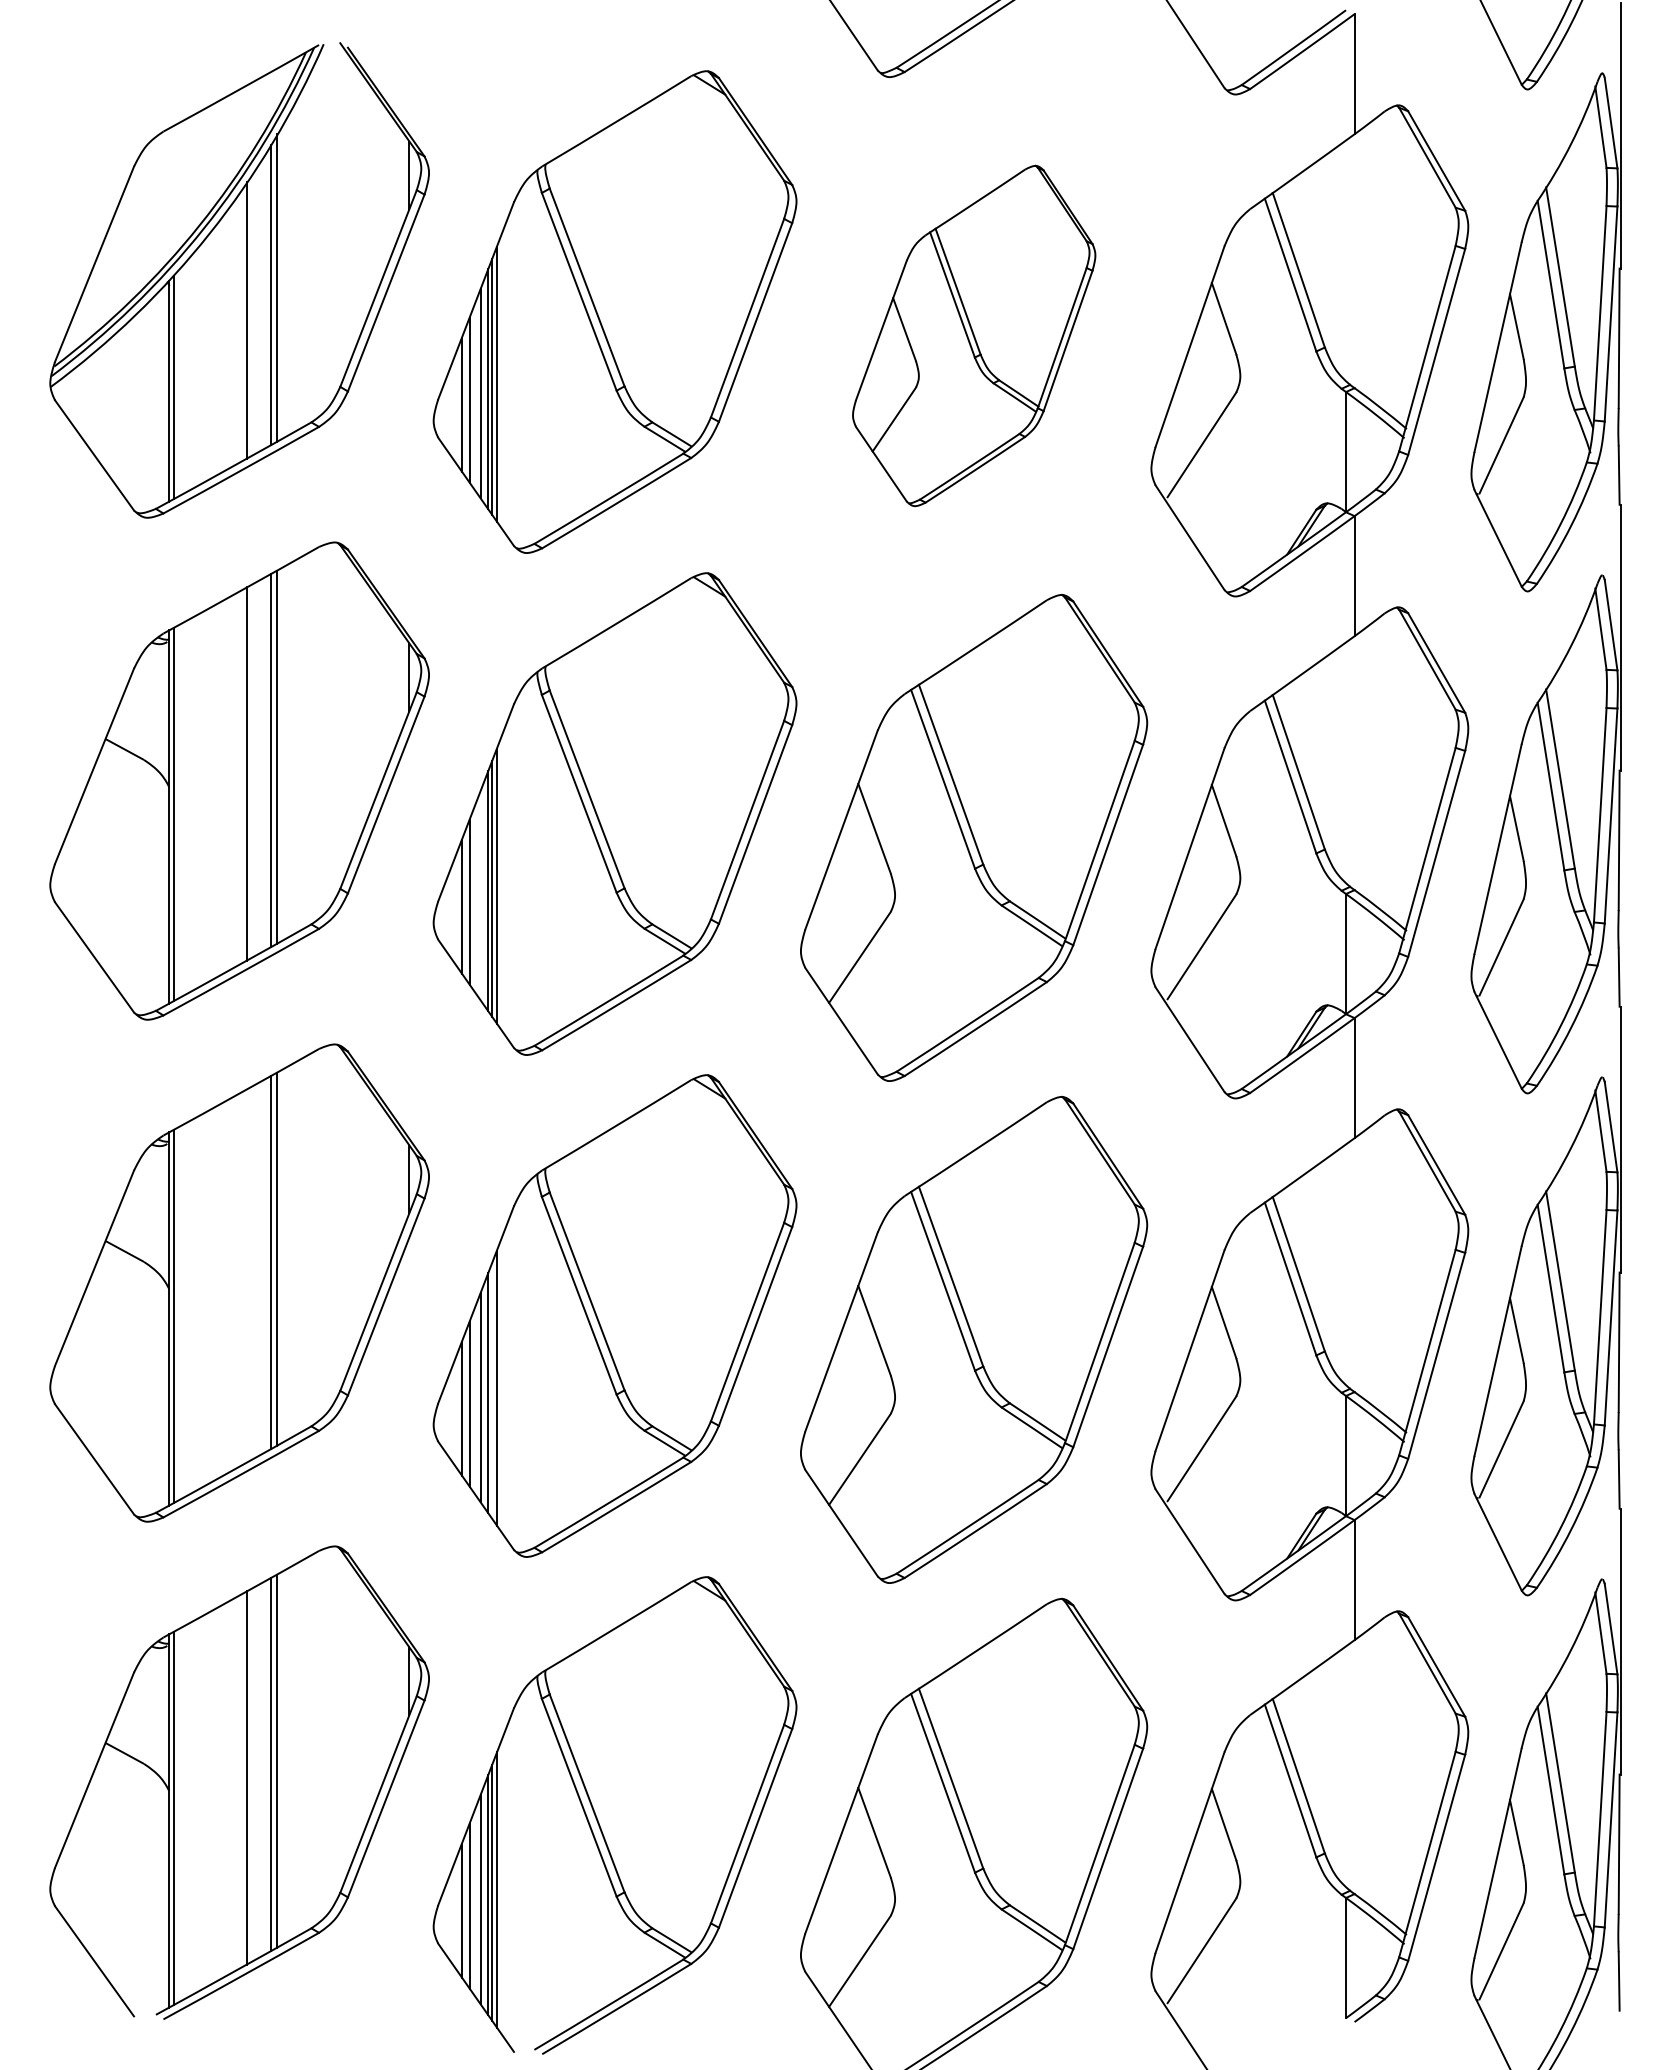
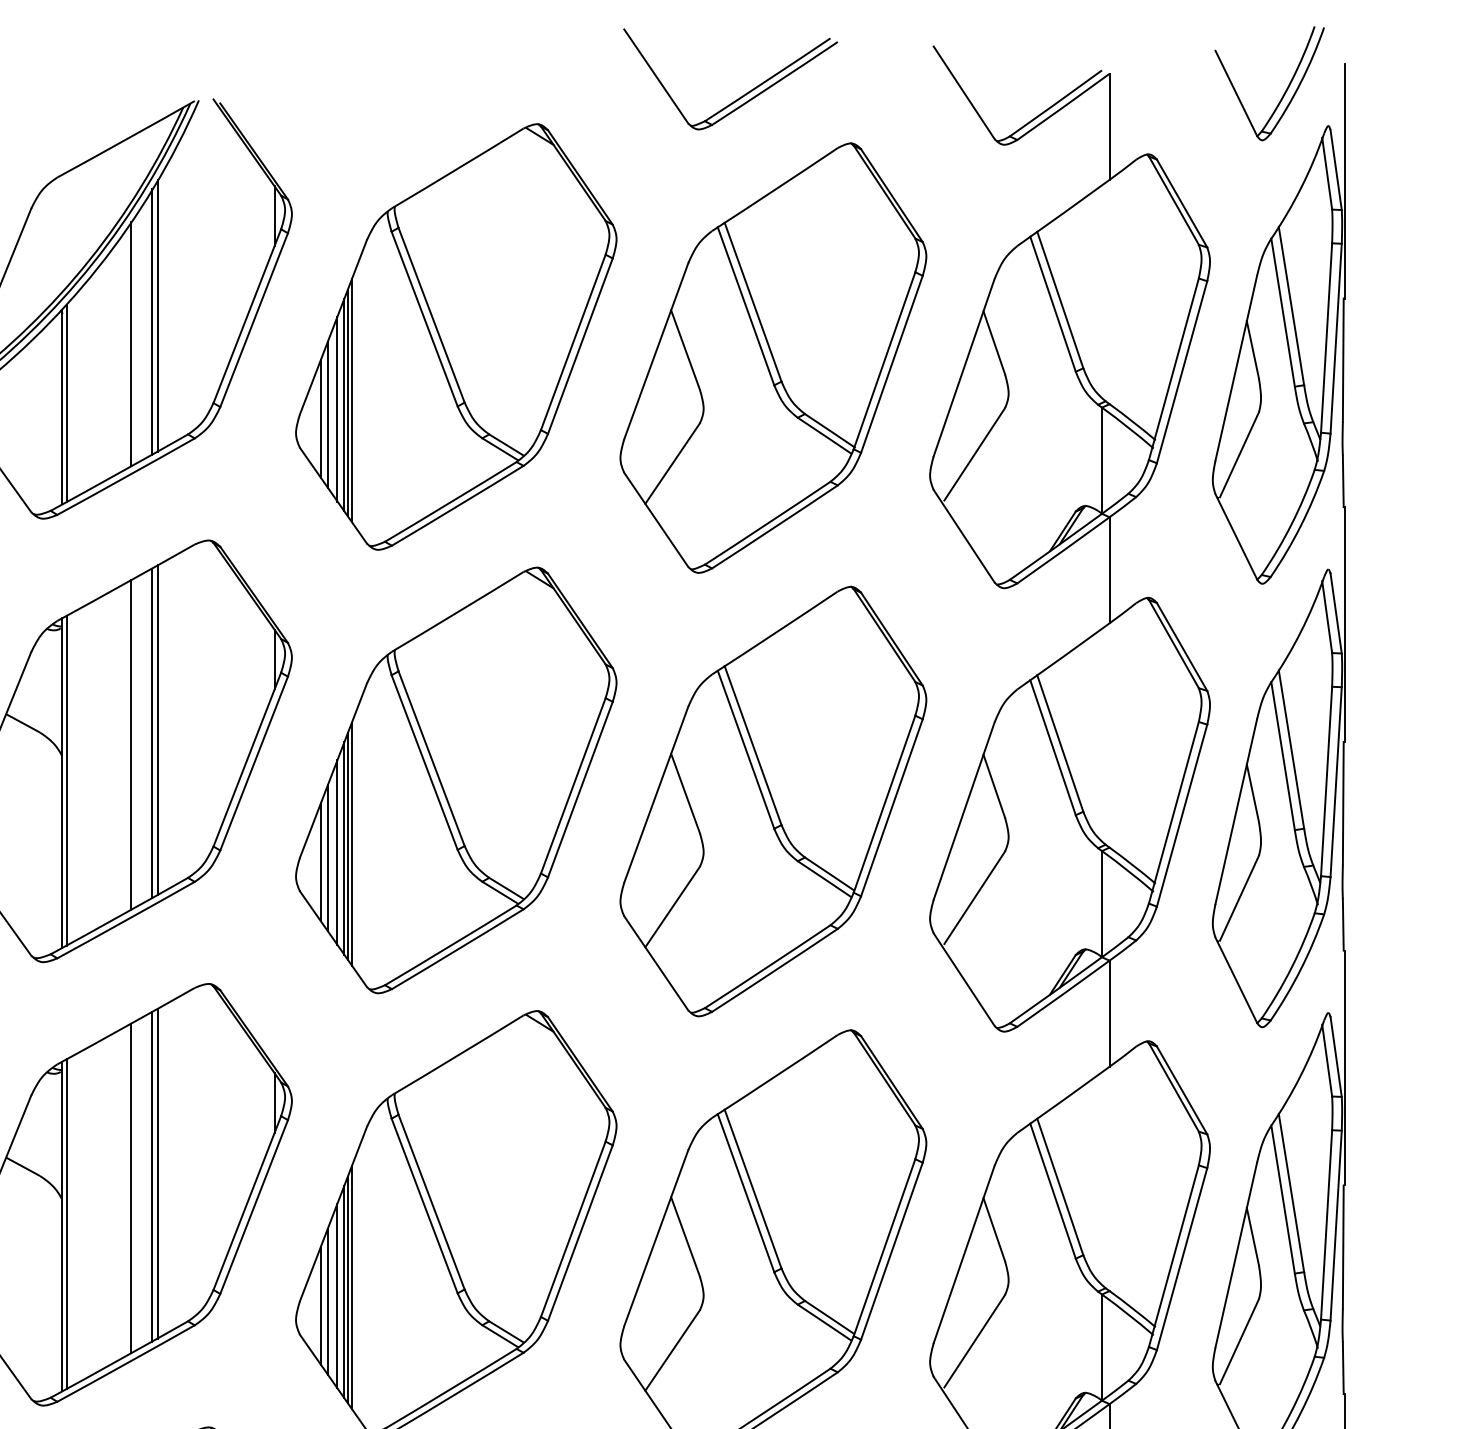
part: (974, 335) -> (773, 357), size x1.43
line: (480, 895) -> (337, 852), added
line: (246, 1275) -> (130, 1188), added
line: (492, 1390) -> (347, 1289), added

